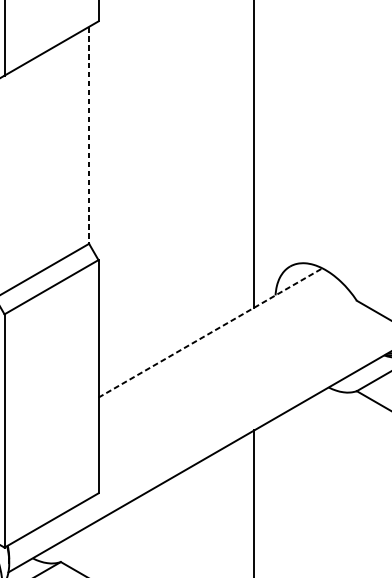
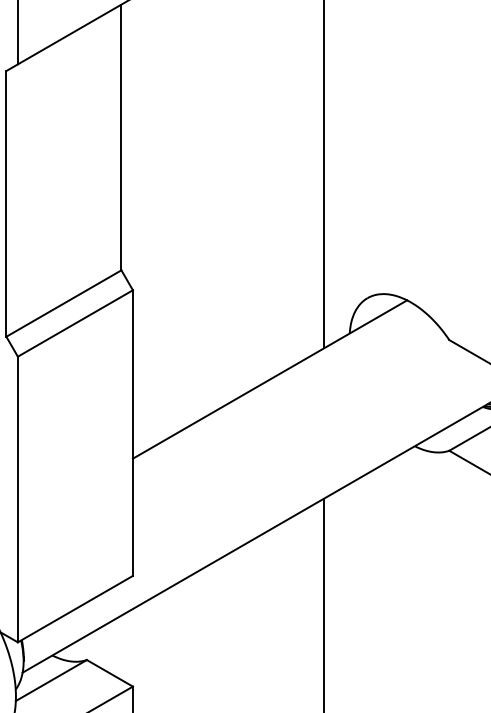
line: (89, 135) -> (121, 137), dashed -> solid
line: (210, 332) -> (270, 379), dashed -> solid

